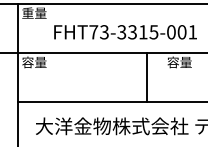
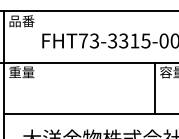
text: (34, 13) -> (21, 21), 重量 -> 品番
text: (27, 62) -> (14, 72), 容量 -> 重量
line: (146, 77) -> (154, 87), moved

